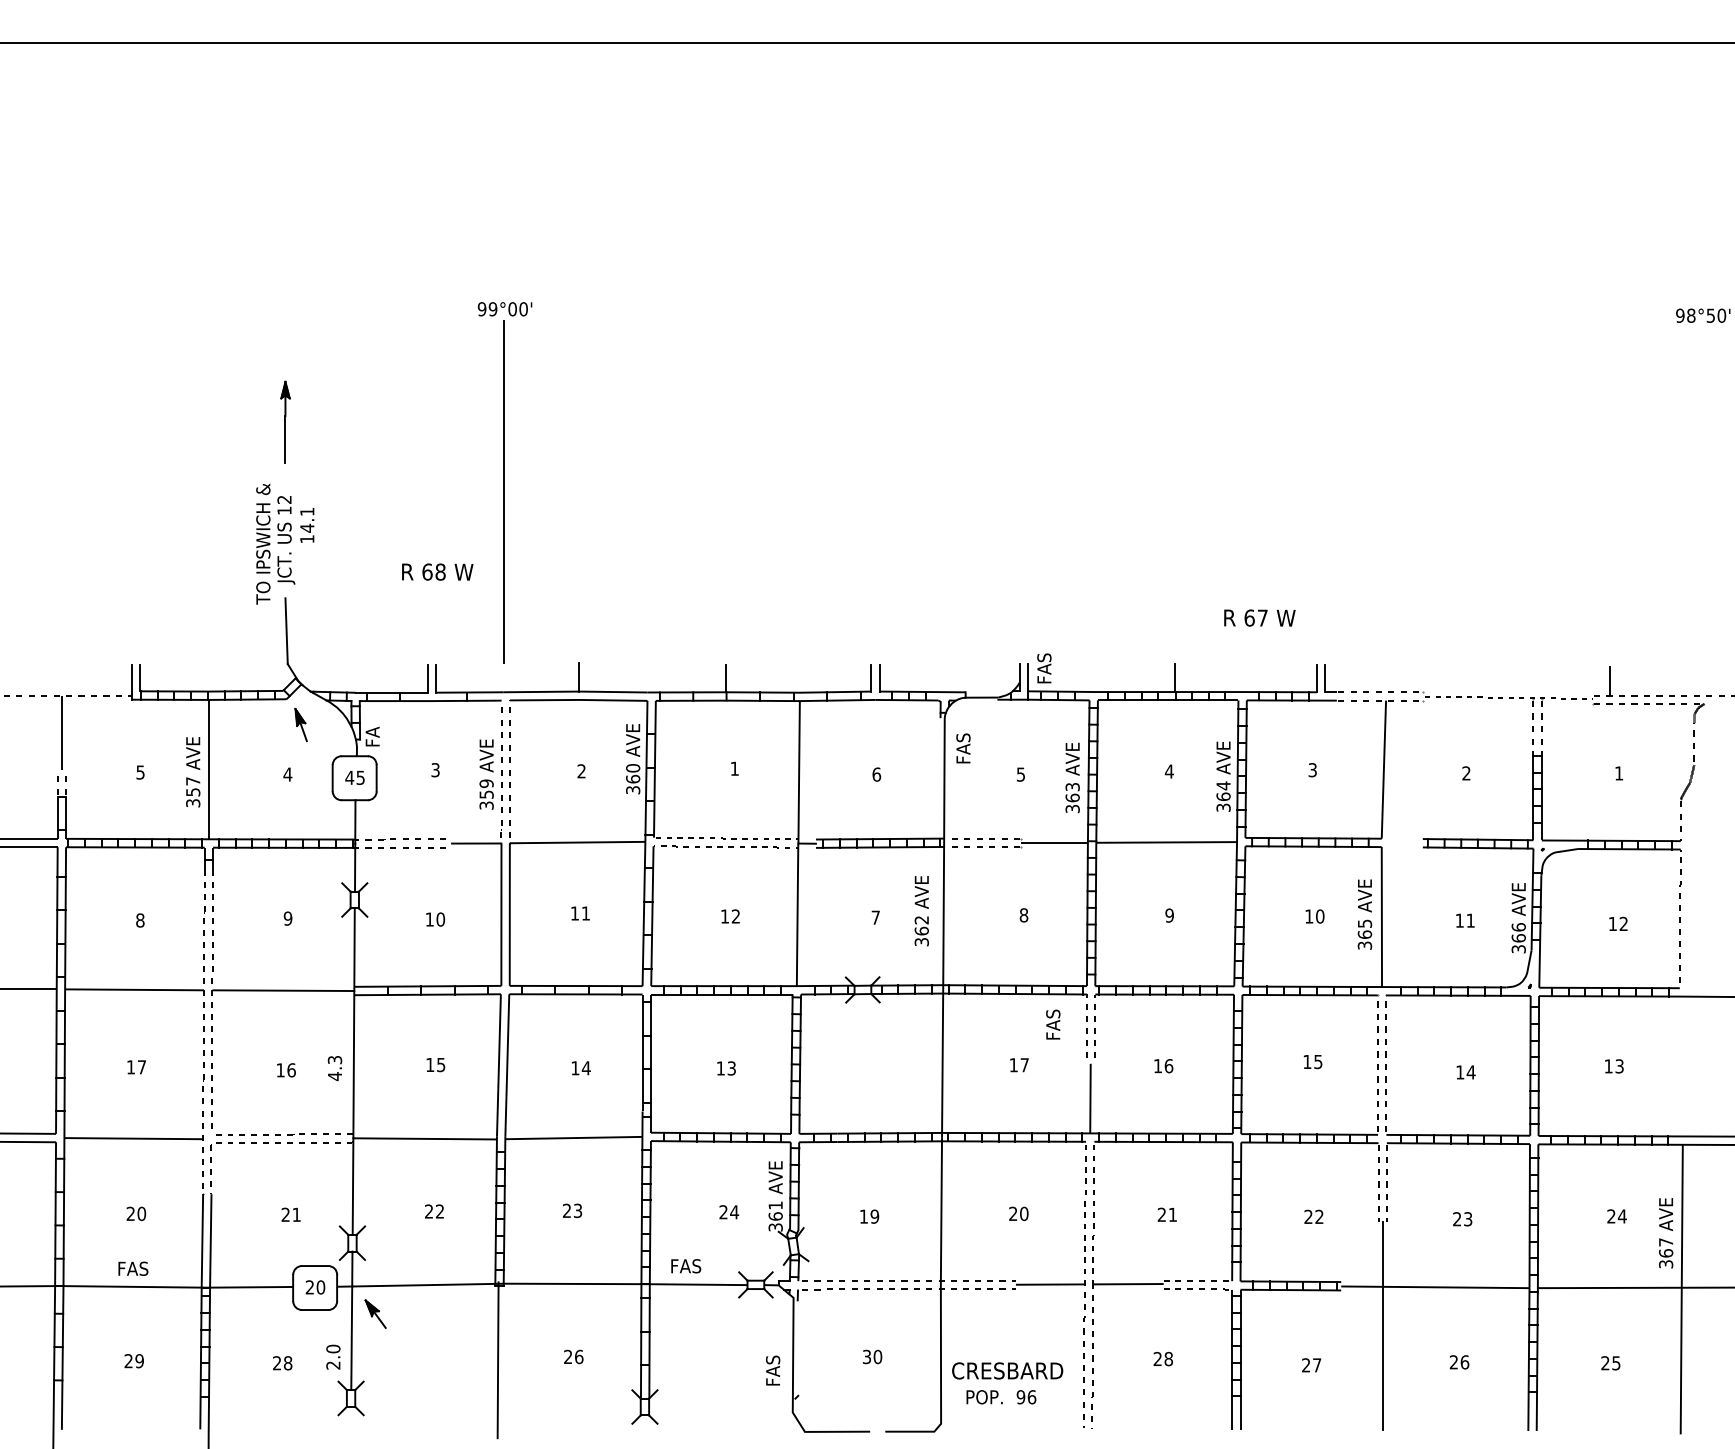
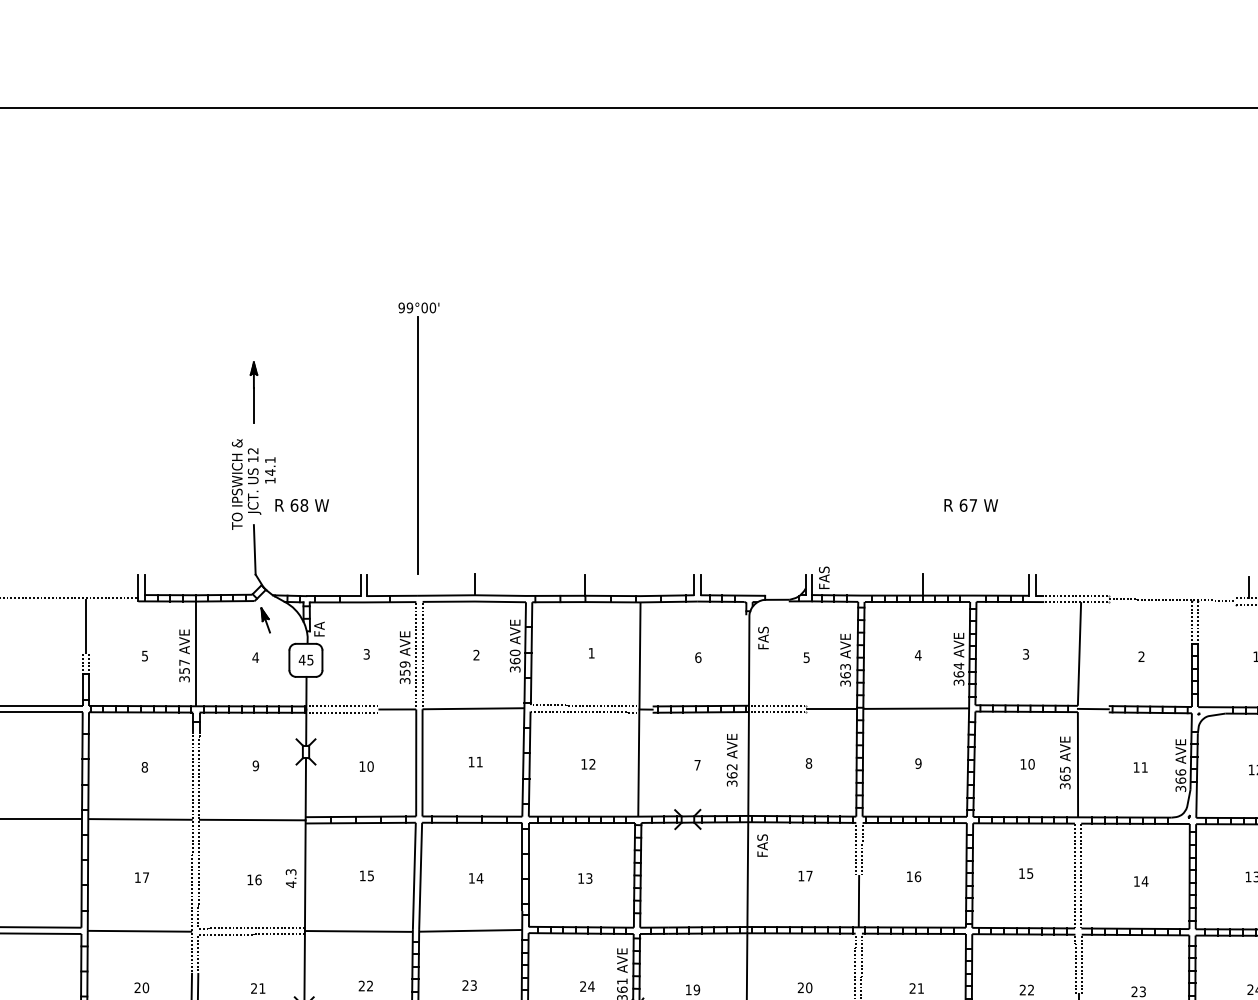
text: (437, 571) -> (302, 505), moved
text: (1259, 617) -> (970, 505), moved
line: (1401, 842) -> (1092, 708), added
text: (1053, 1024) -> (762, 845), moved

